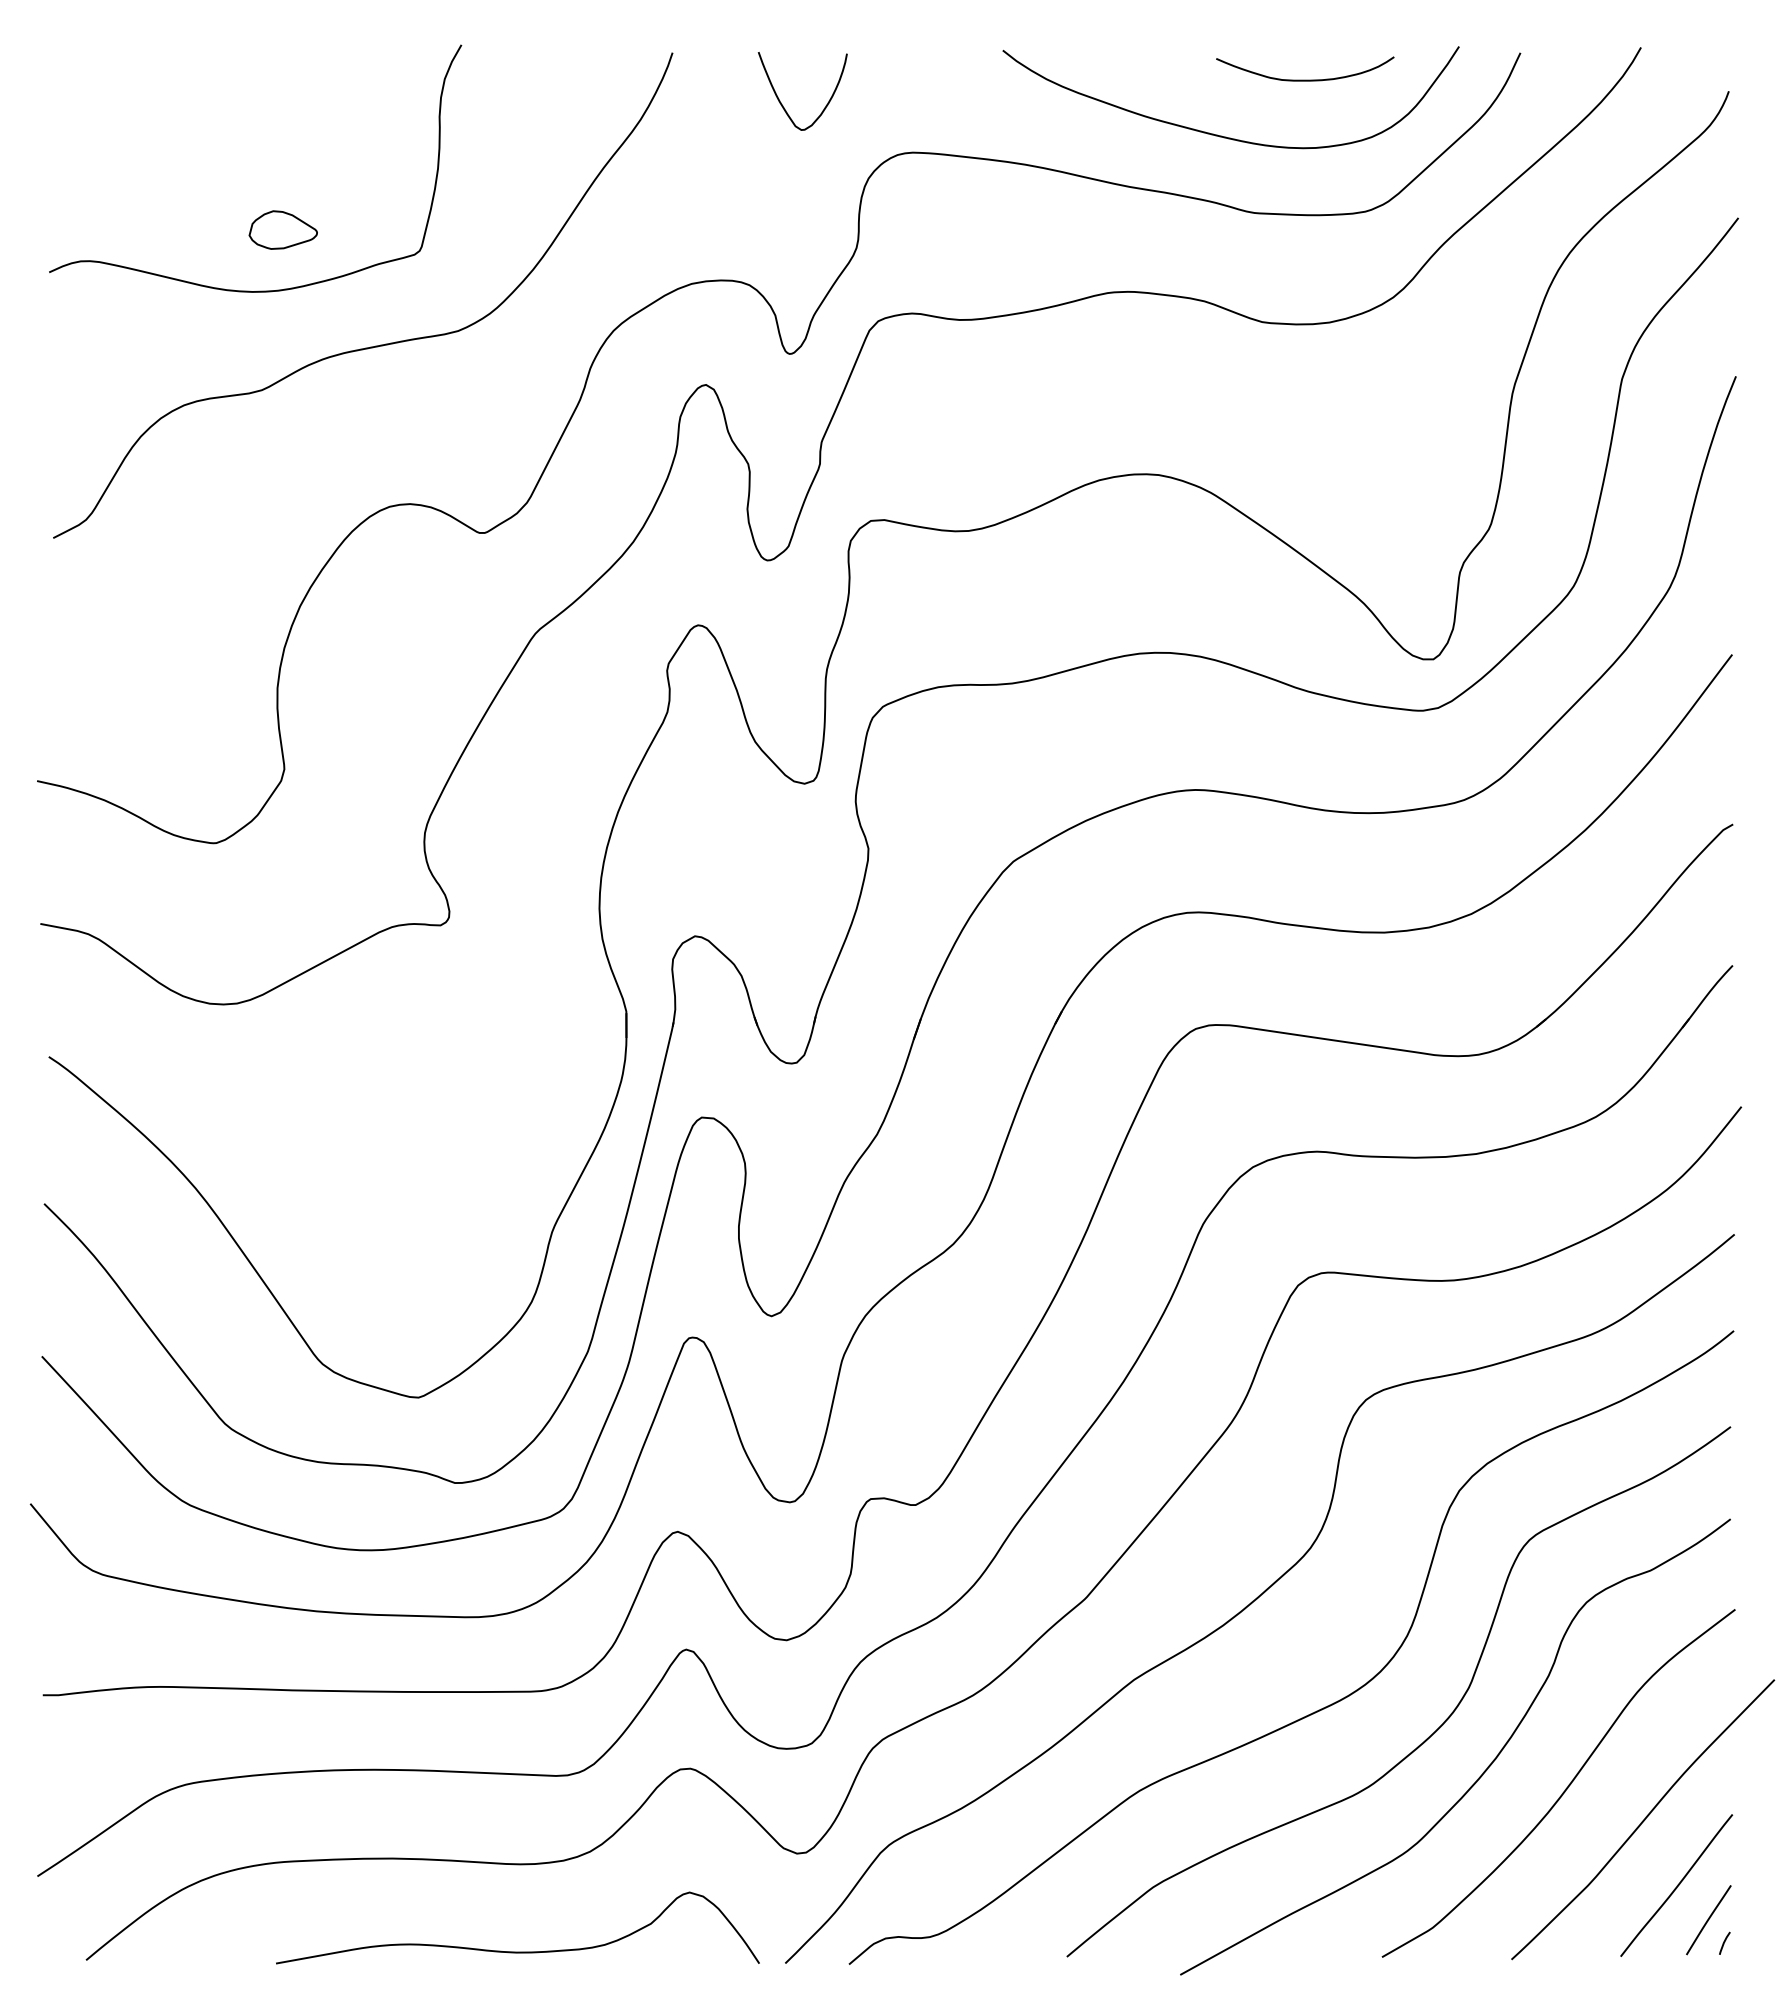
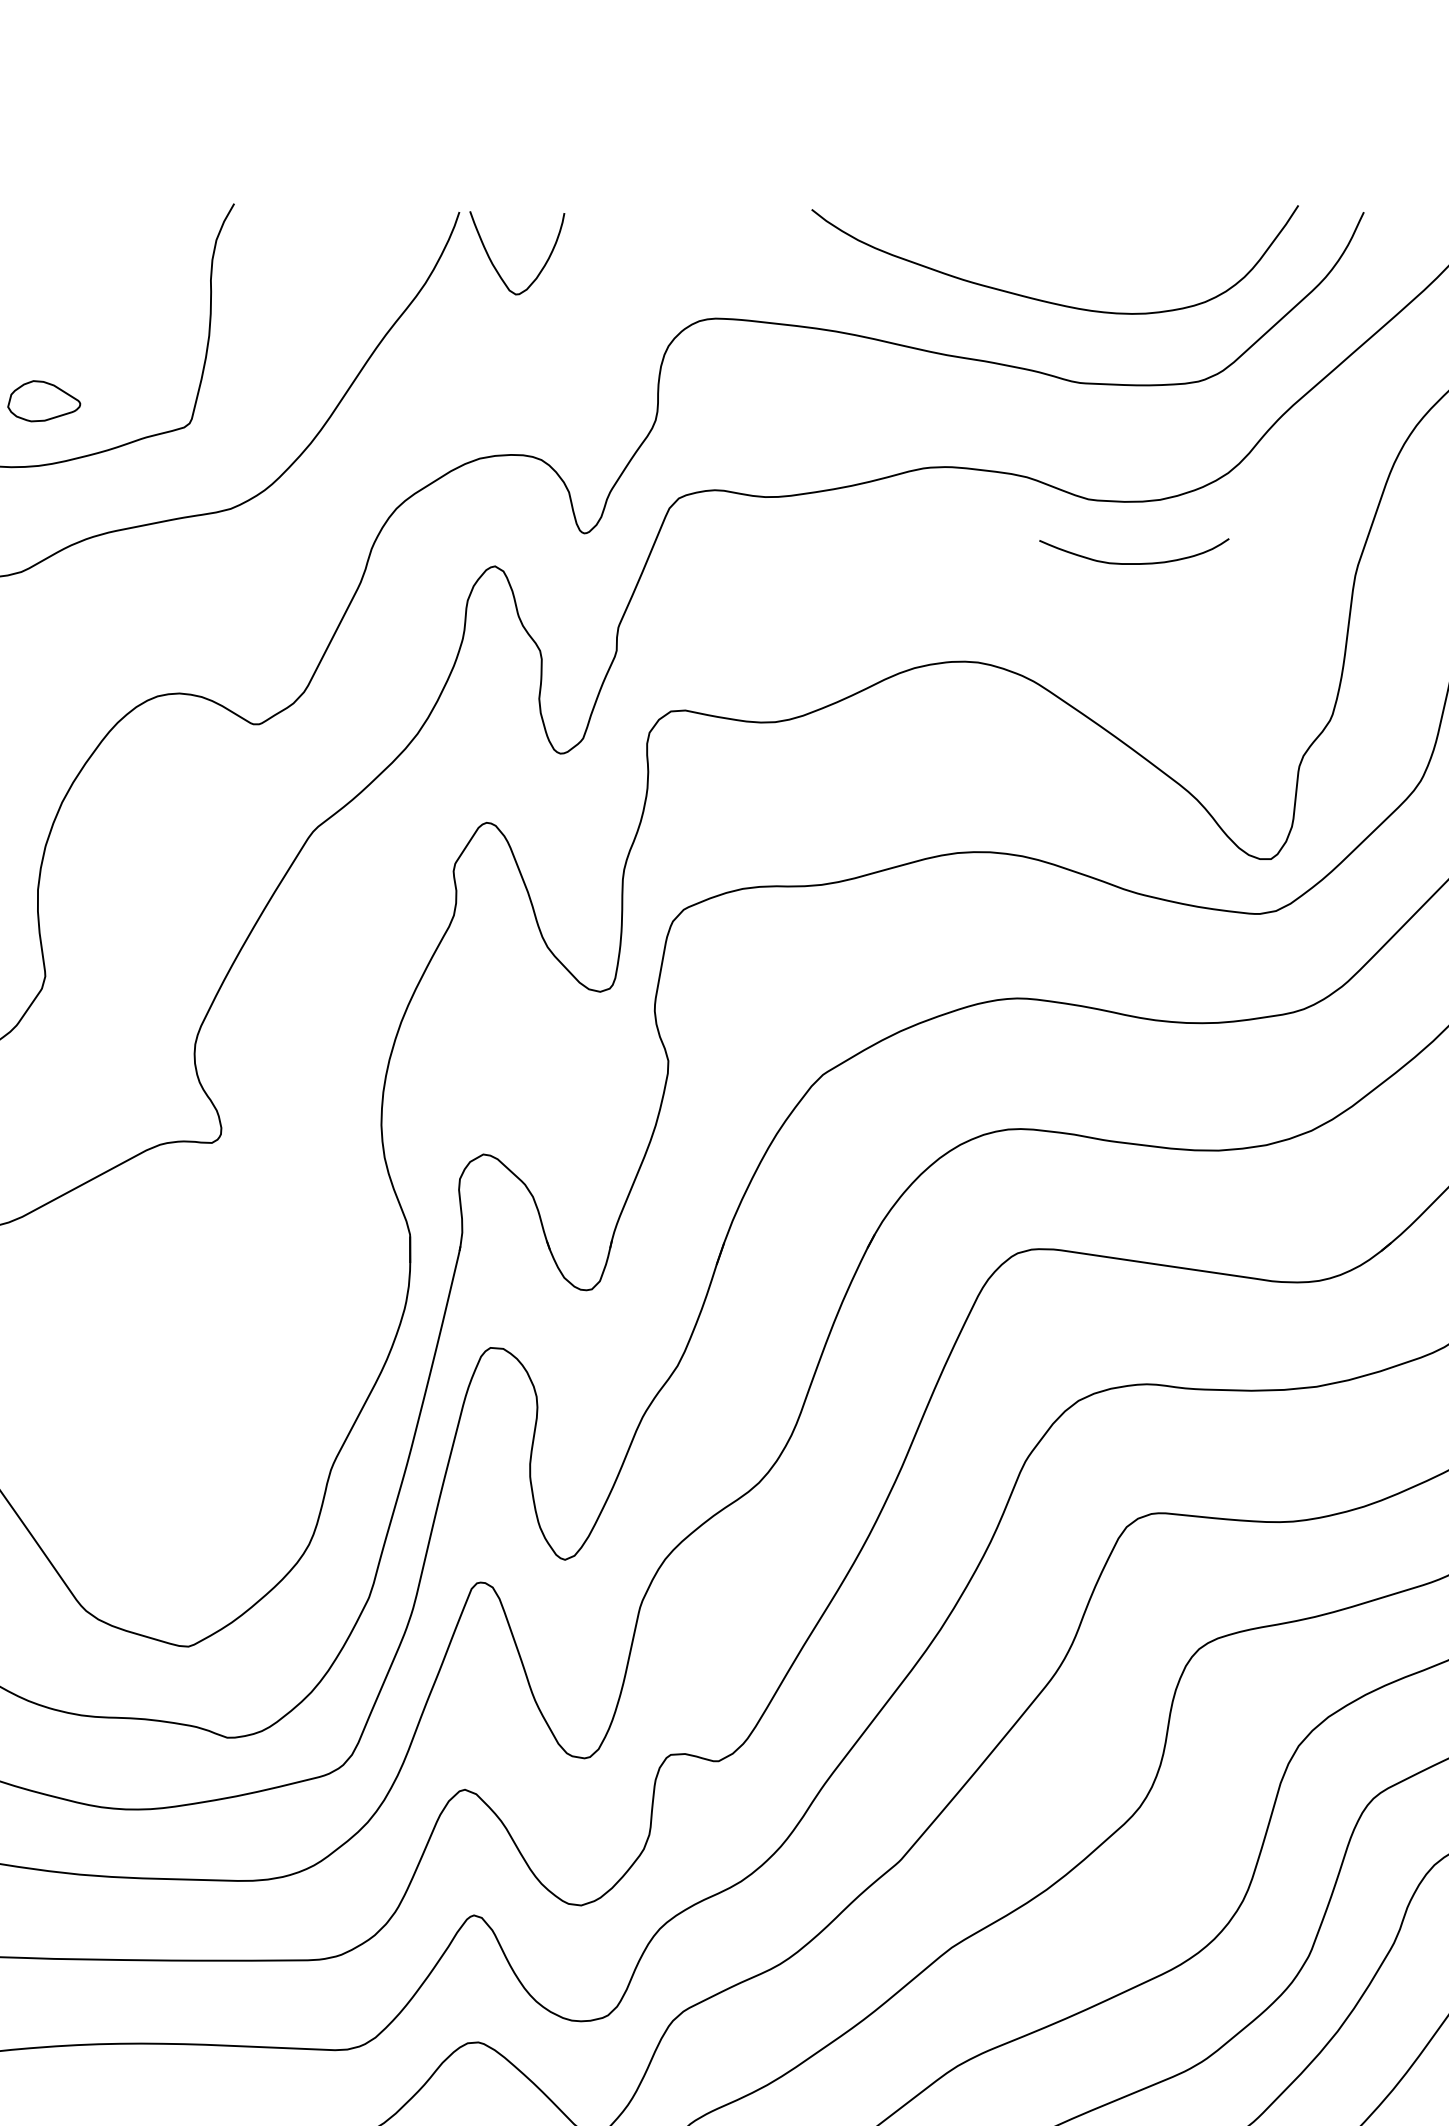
curve: (1305, 79) -> (1134, 562), moved
curve: (783, 105) -> (496, 268), moved

